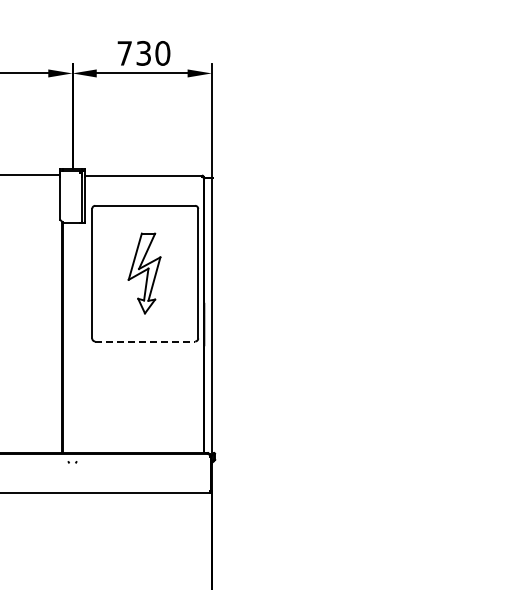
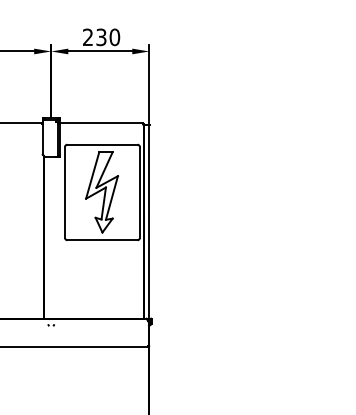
text: (124, 53) -> (87, 37), 730 -> 230
part: (144, 273) -> (101, 192), size x1.43
line: (145, 341) -> (102, 240), dashed -> solid

